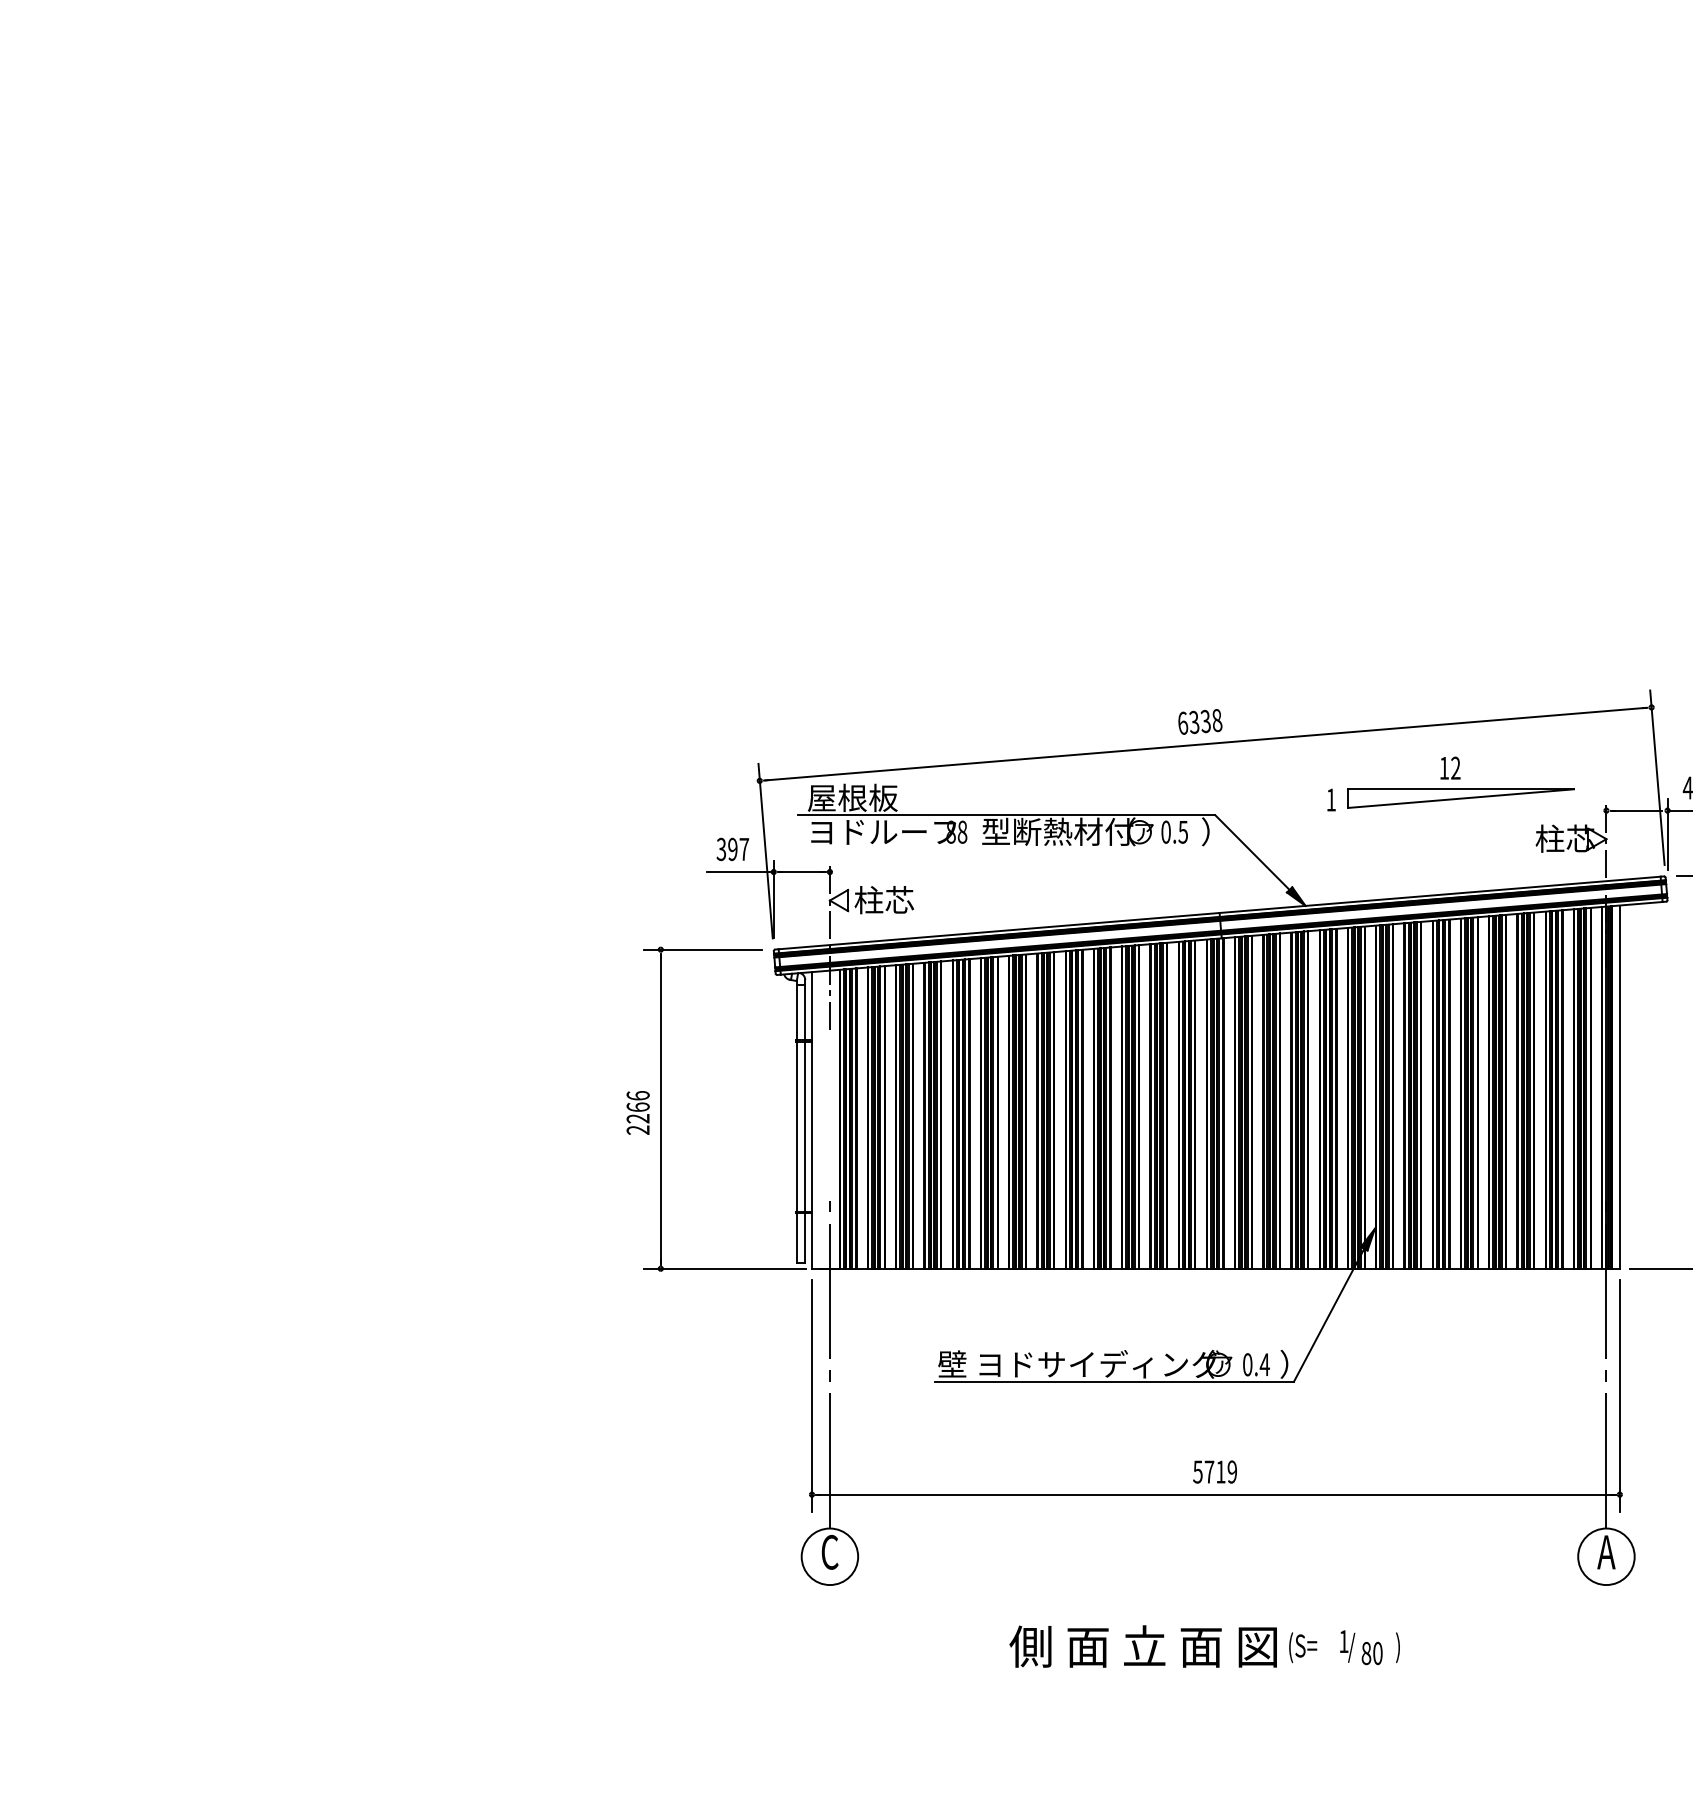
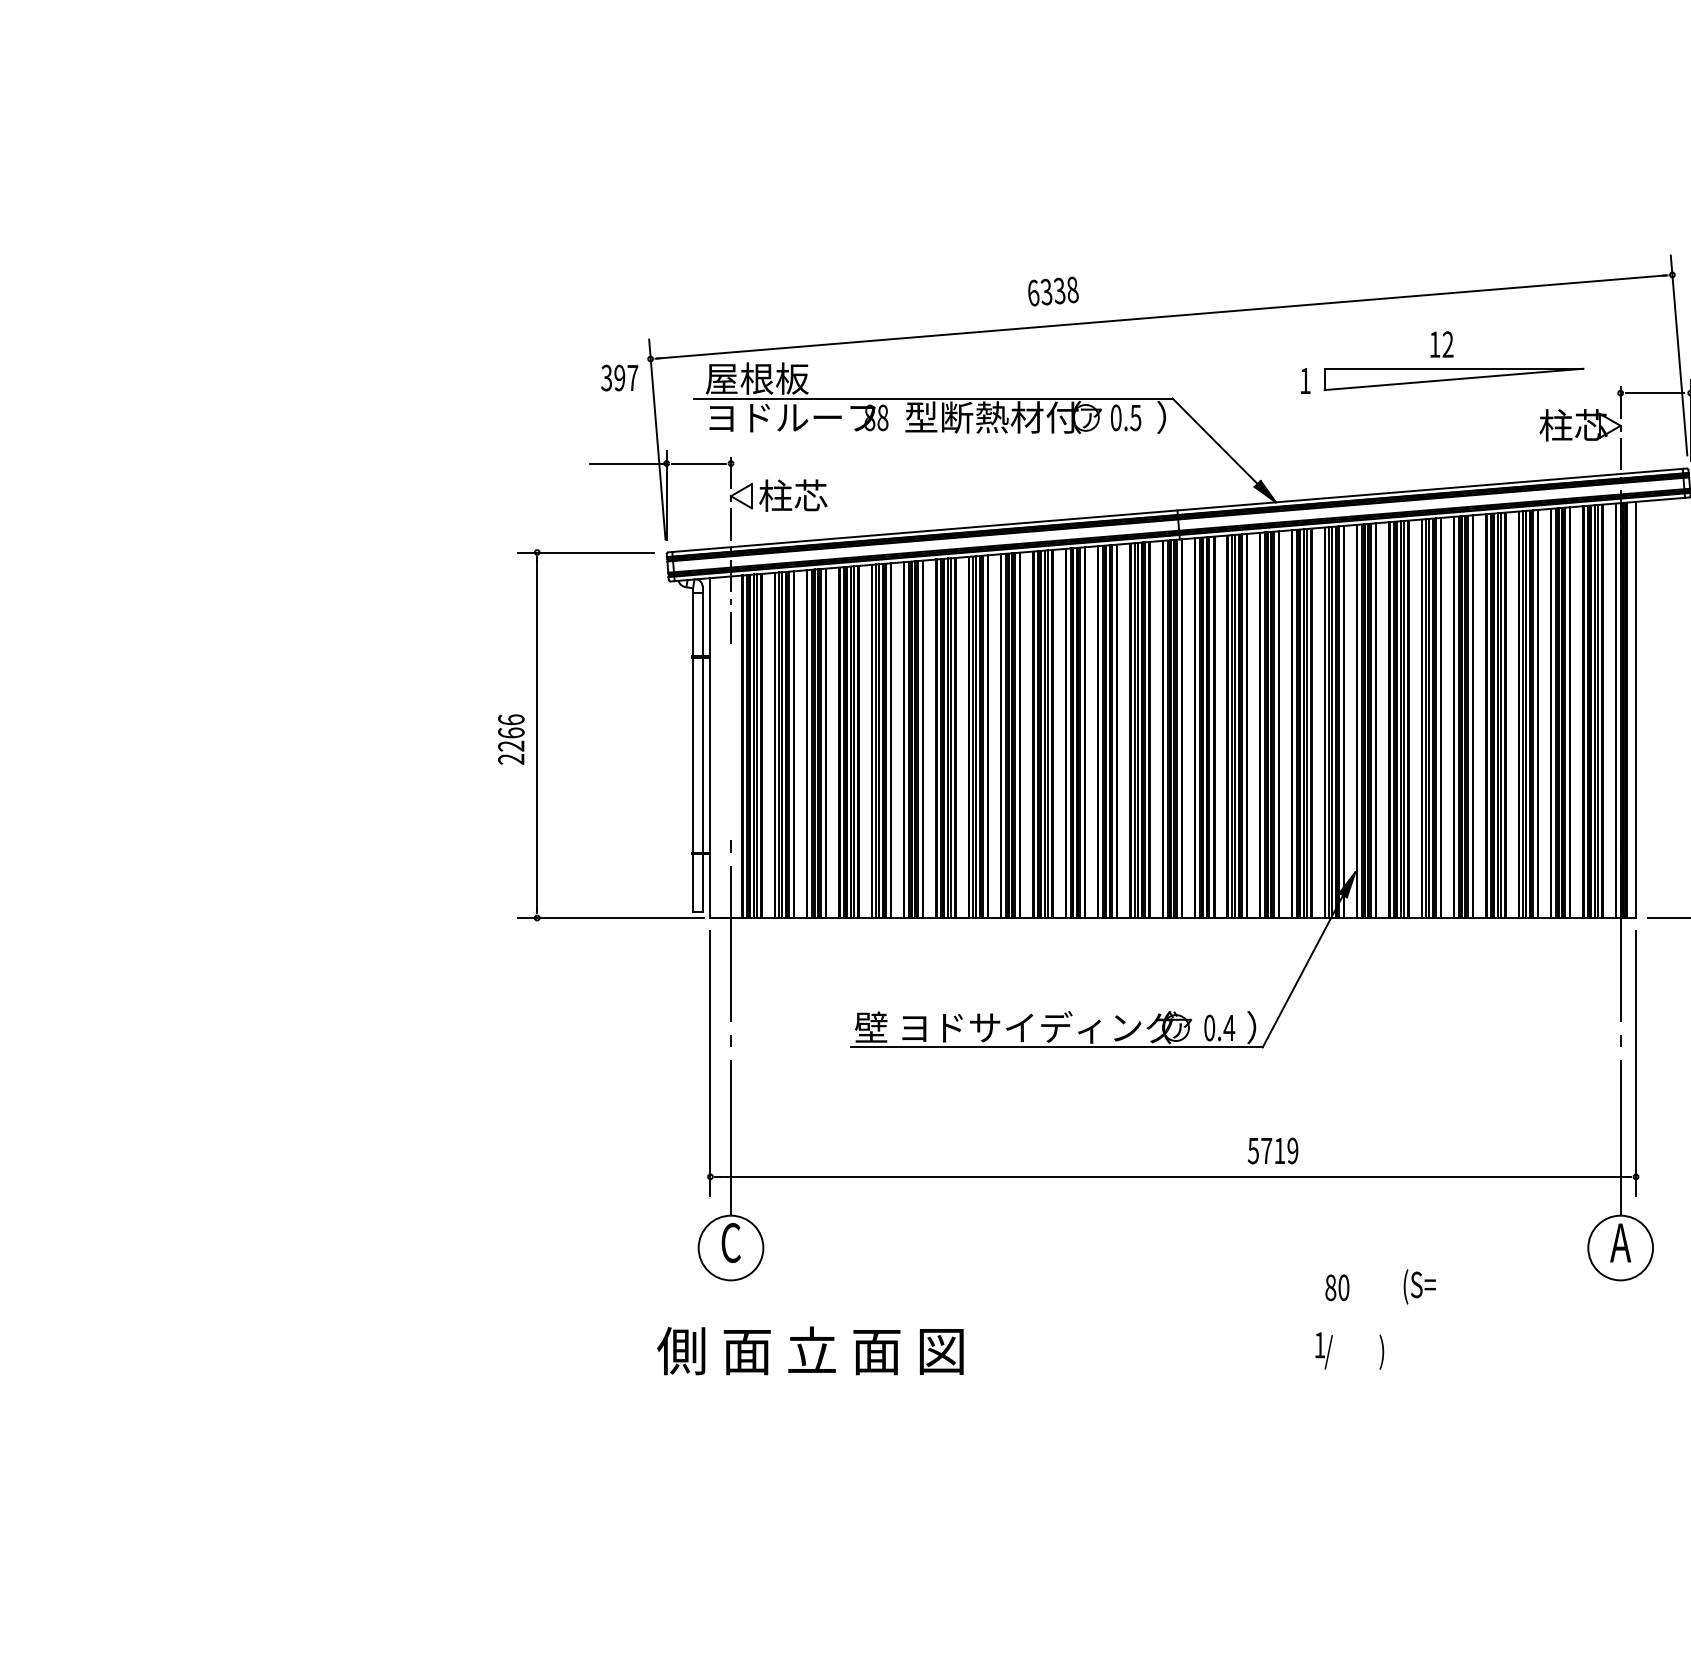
text: (1200, 721) -> (1053, 291), moved
text: (732, 849) -> (619, 378), moved
text: (1214, 1471) -> (1272, 1150), moved
text: (1142, 1646) -> (809, 1350), moved
text: (1303, 1647) -> (1420, 1286), moved
text: (1371, 1653) -> (1336, 1287), moved

